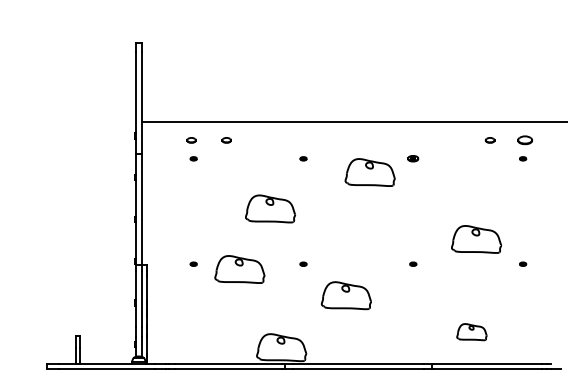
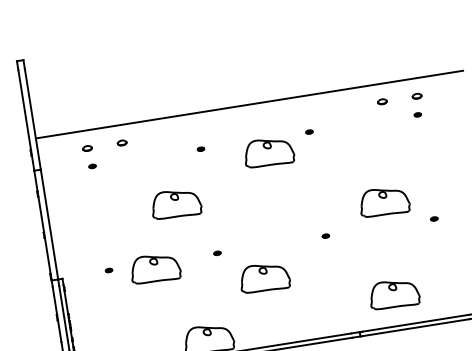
part: (525, 140) -> (417, 96), size x0.62
part: (413, 158) -> (309, 131), size x0.62
part: (471, 331) -> (393, 293), size x1.67

